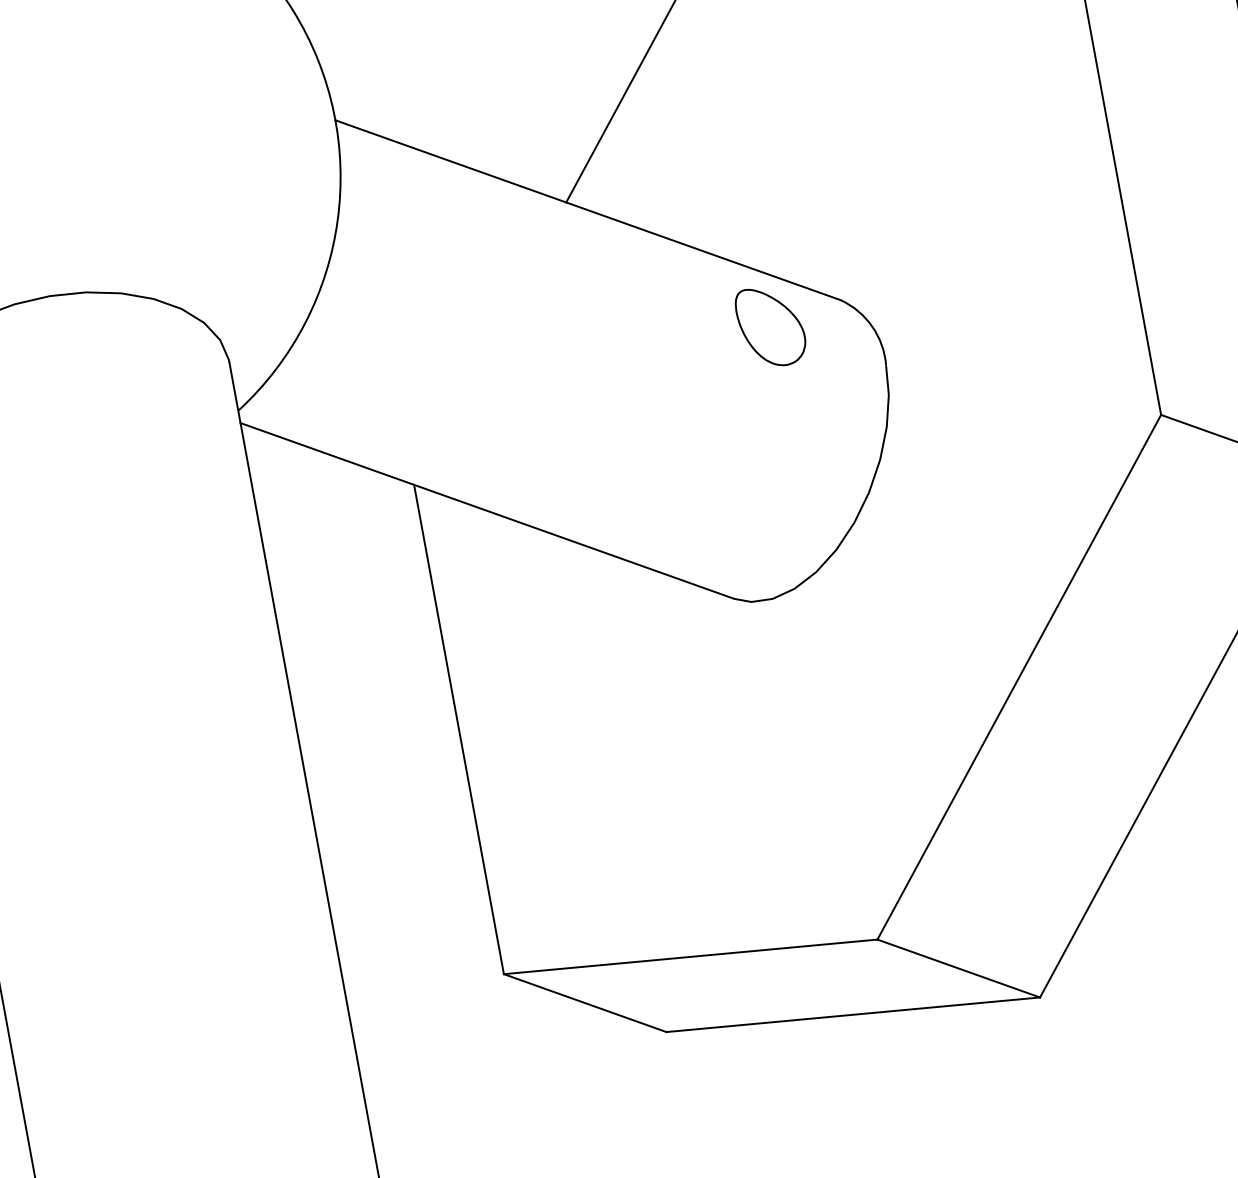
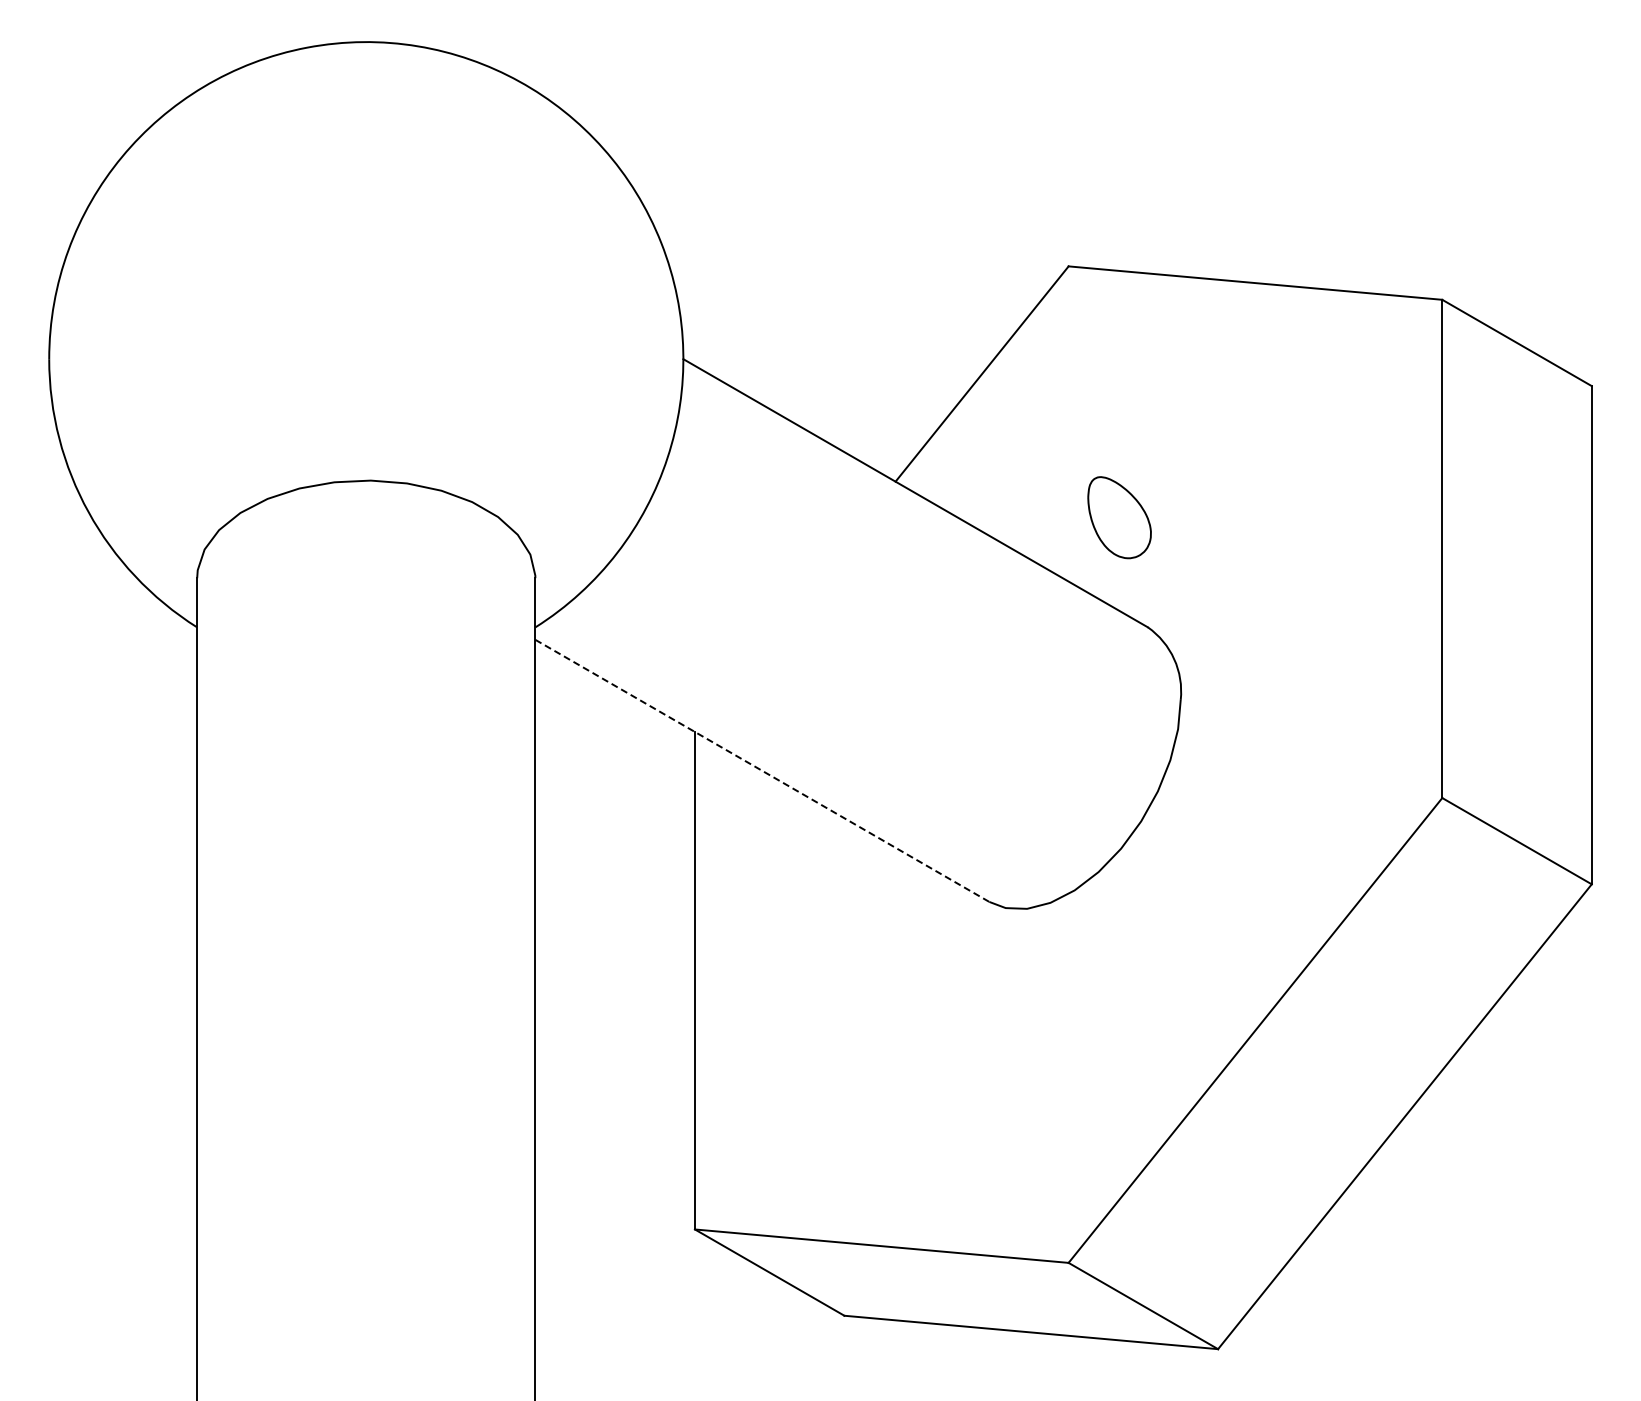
part: (770, 326) -> (1119, 517), moved
line: (487, 511) -> (762, 771), solid -> dashed

